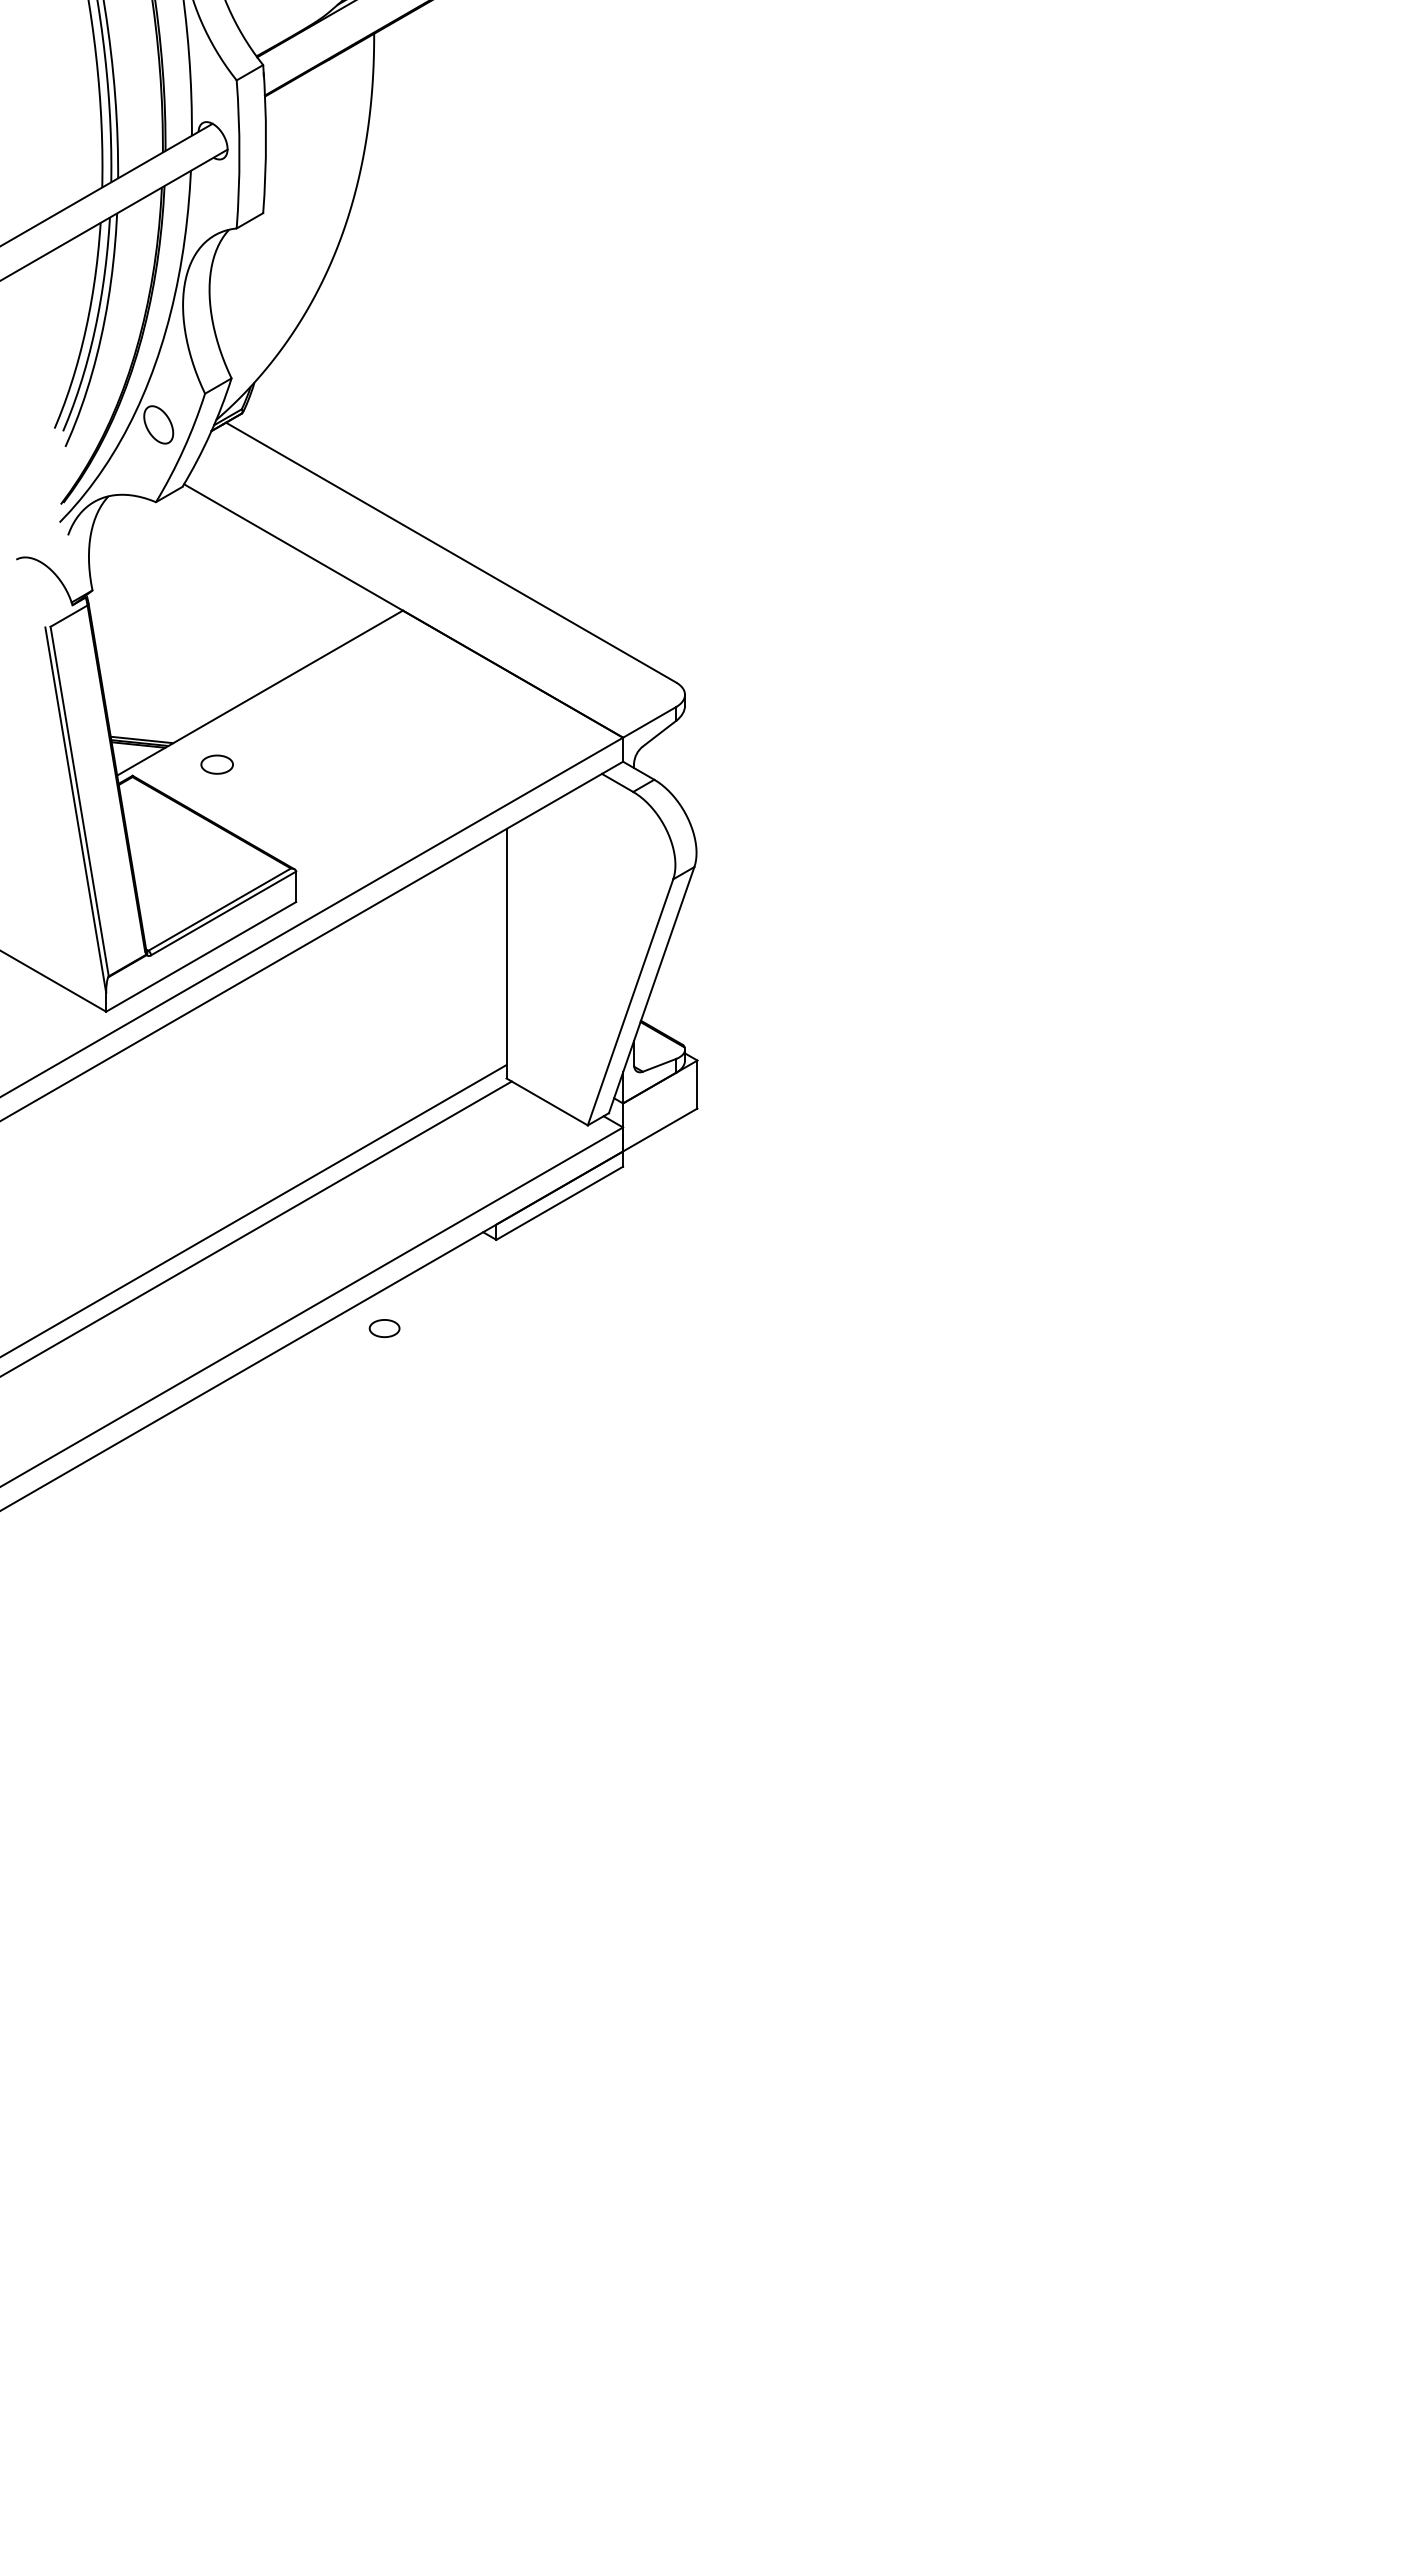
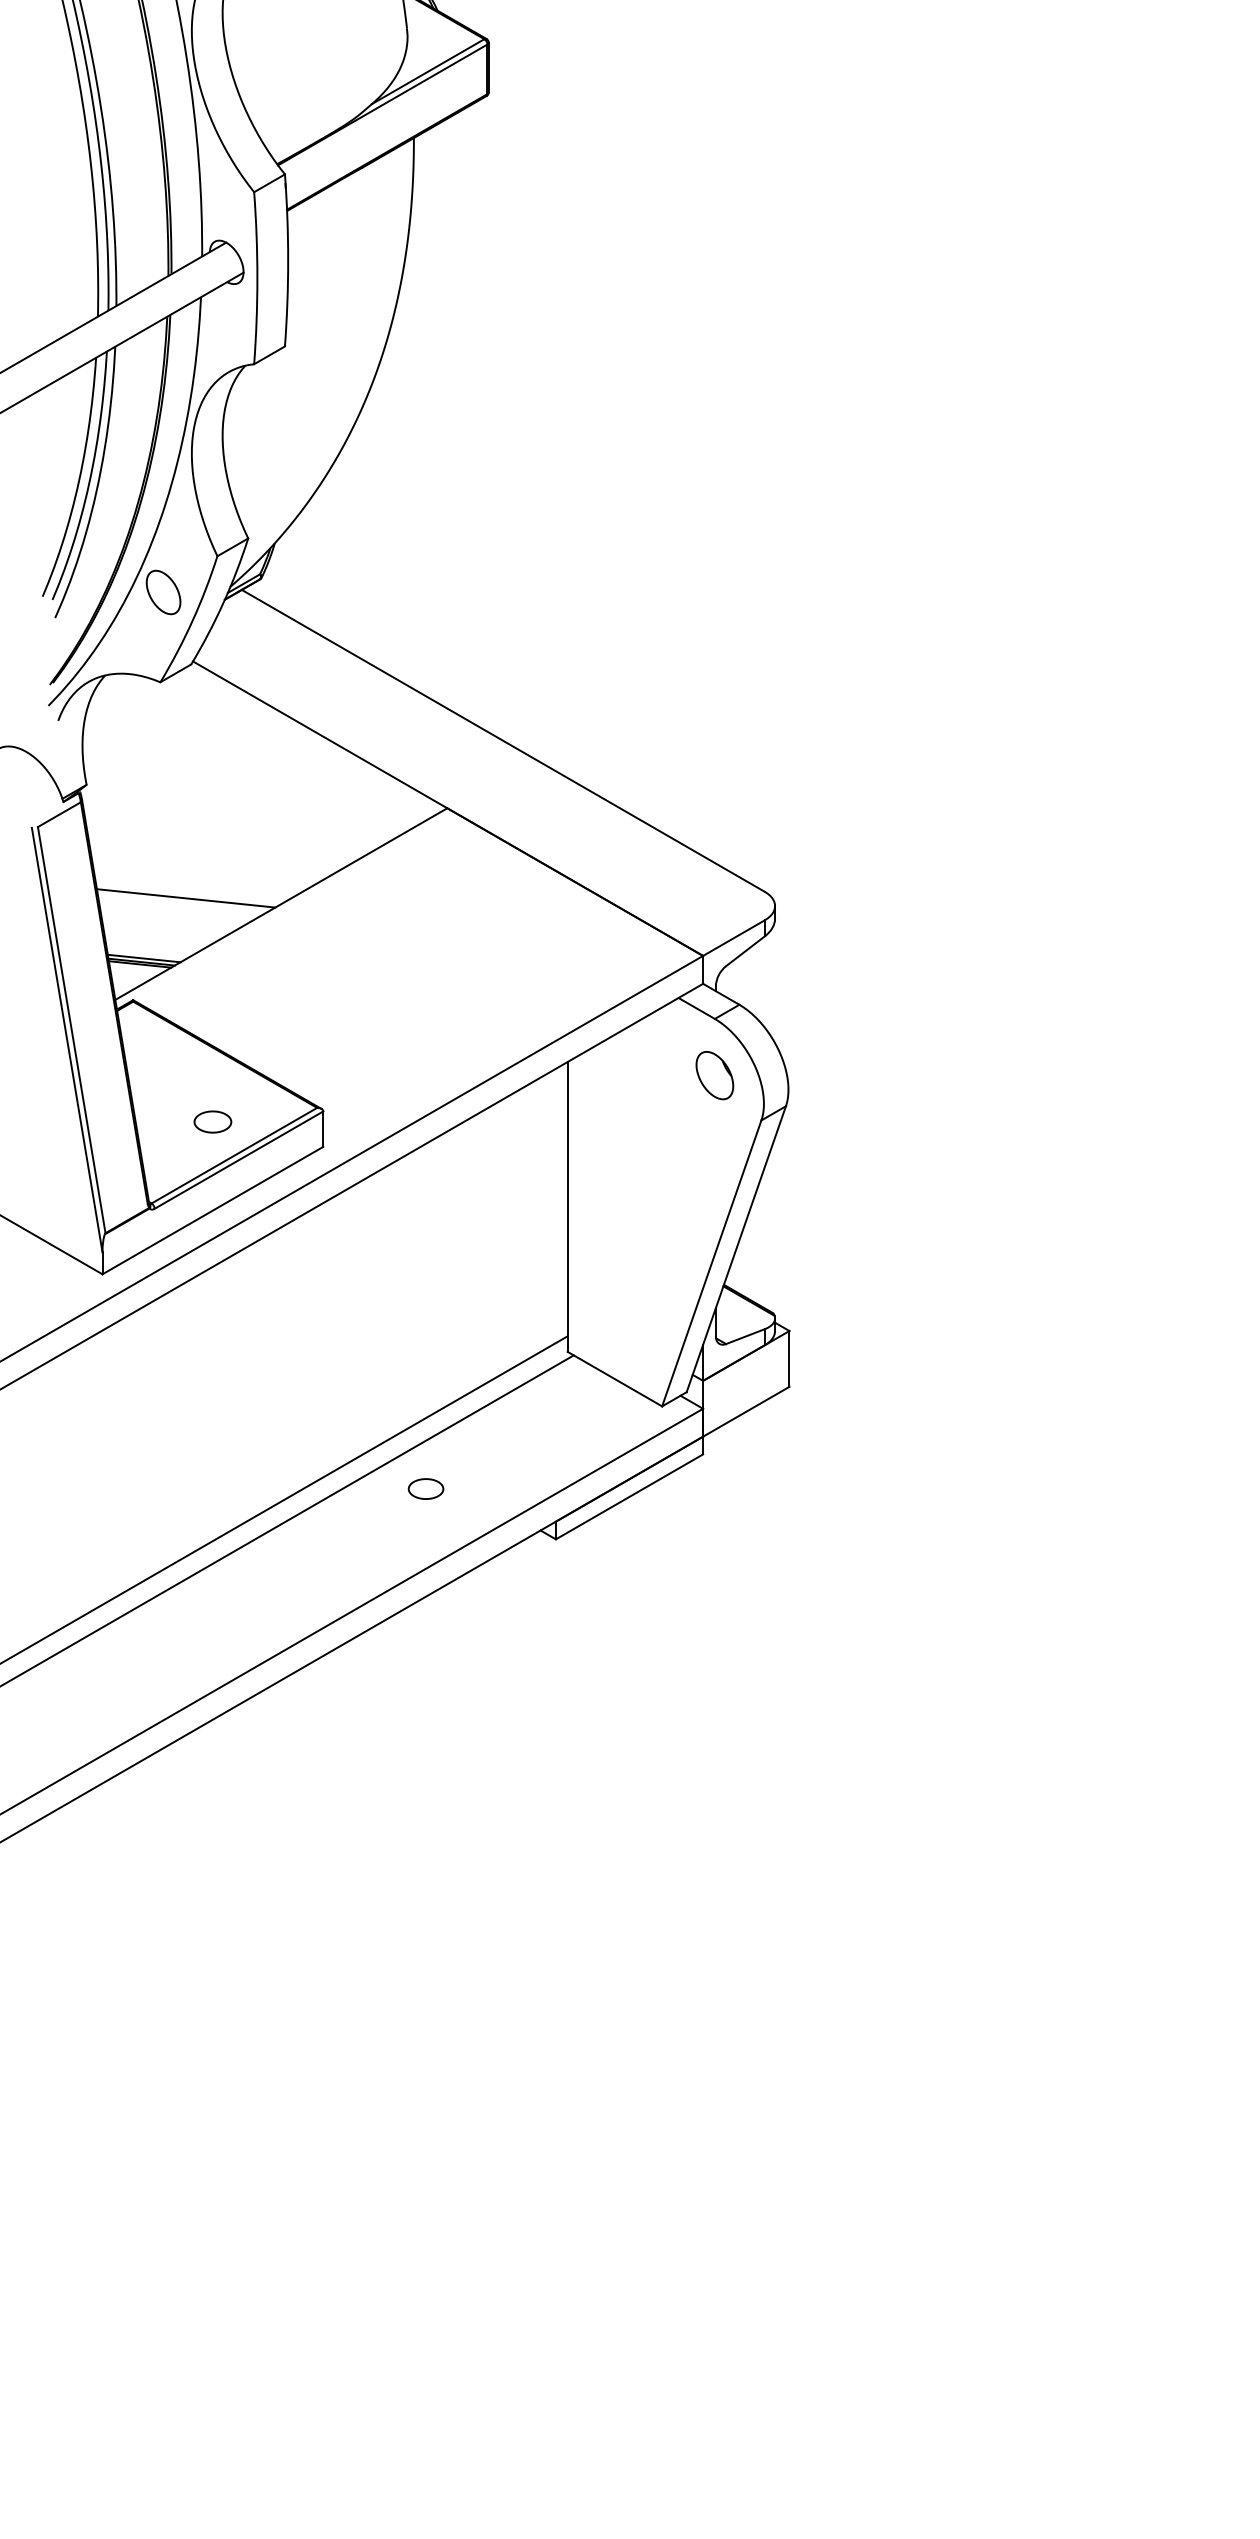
line: (177, 688) -> (185, 898), added
part: (216, 764) -> (212, 1121), moved
part: (632, 840) -> (714, 1075), added
part: (384, 1328) -> (425, 1488), moved

